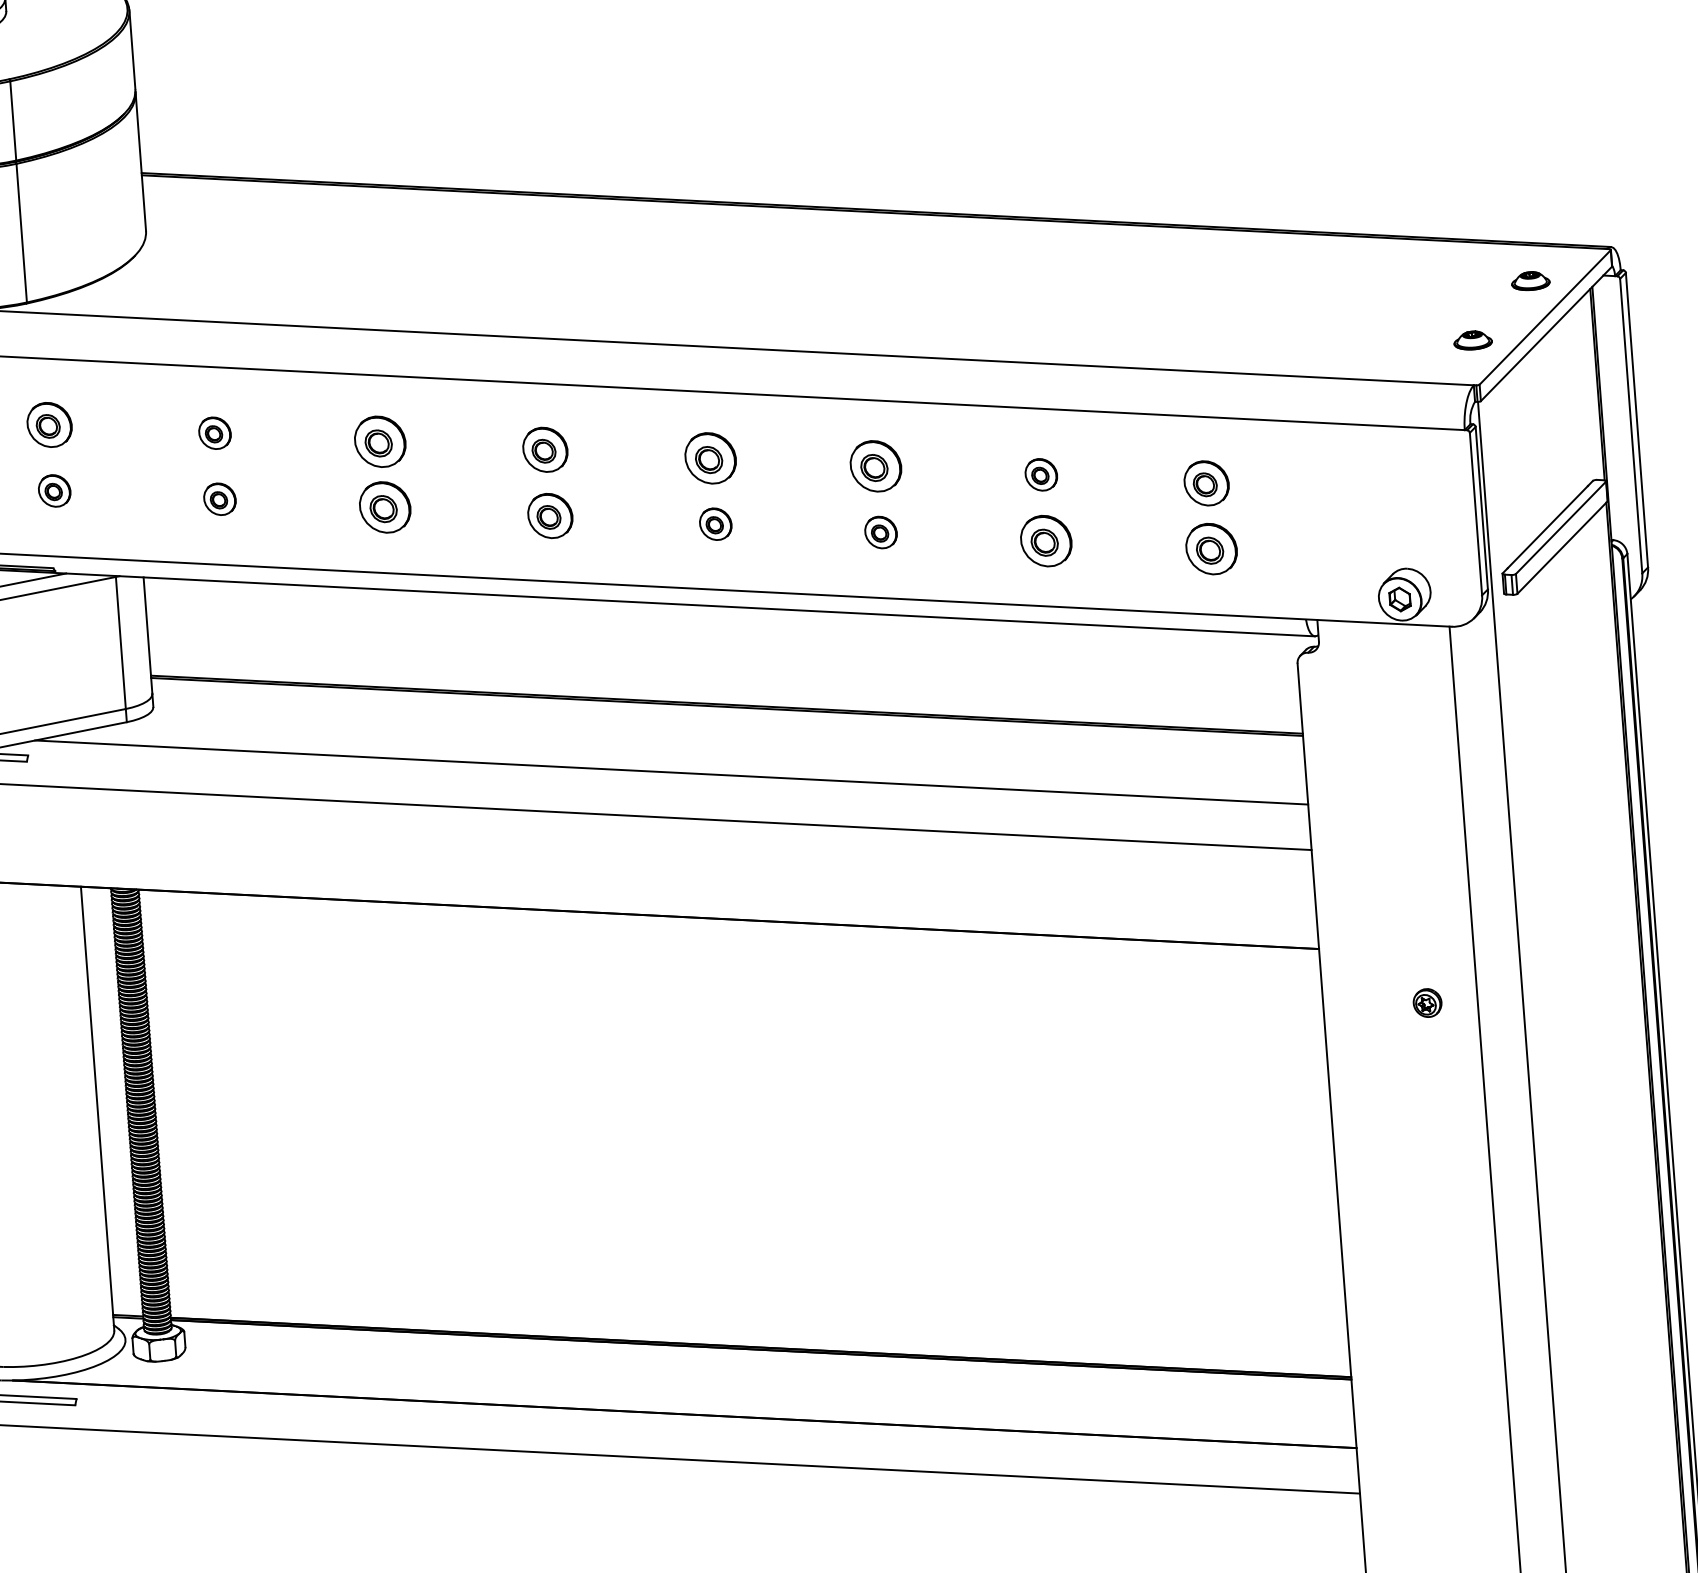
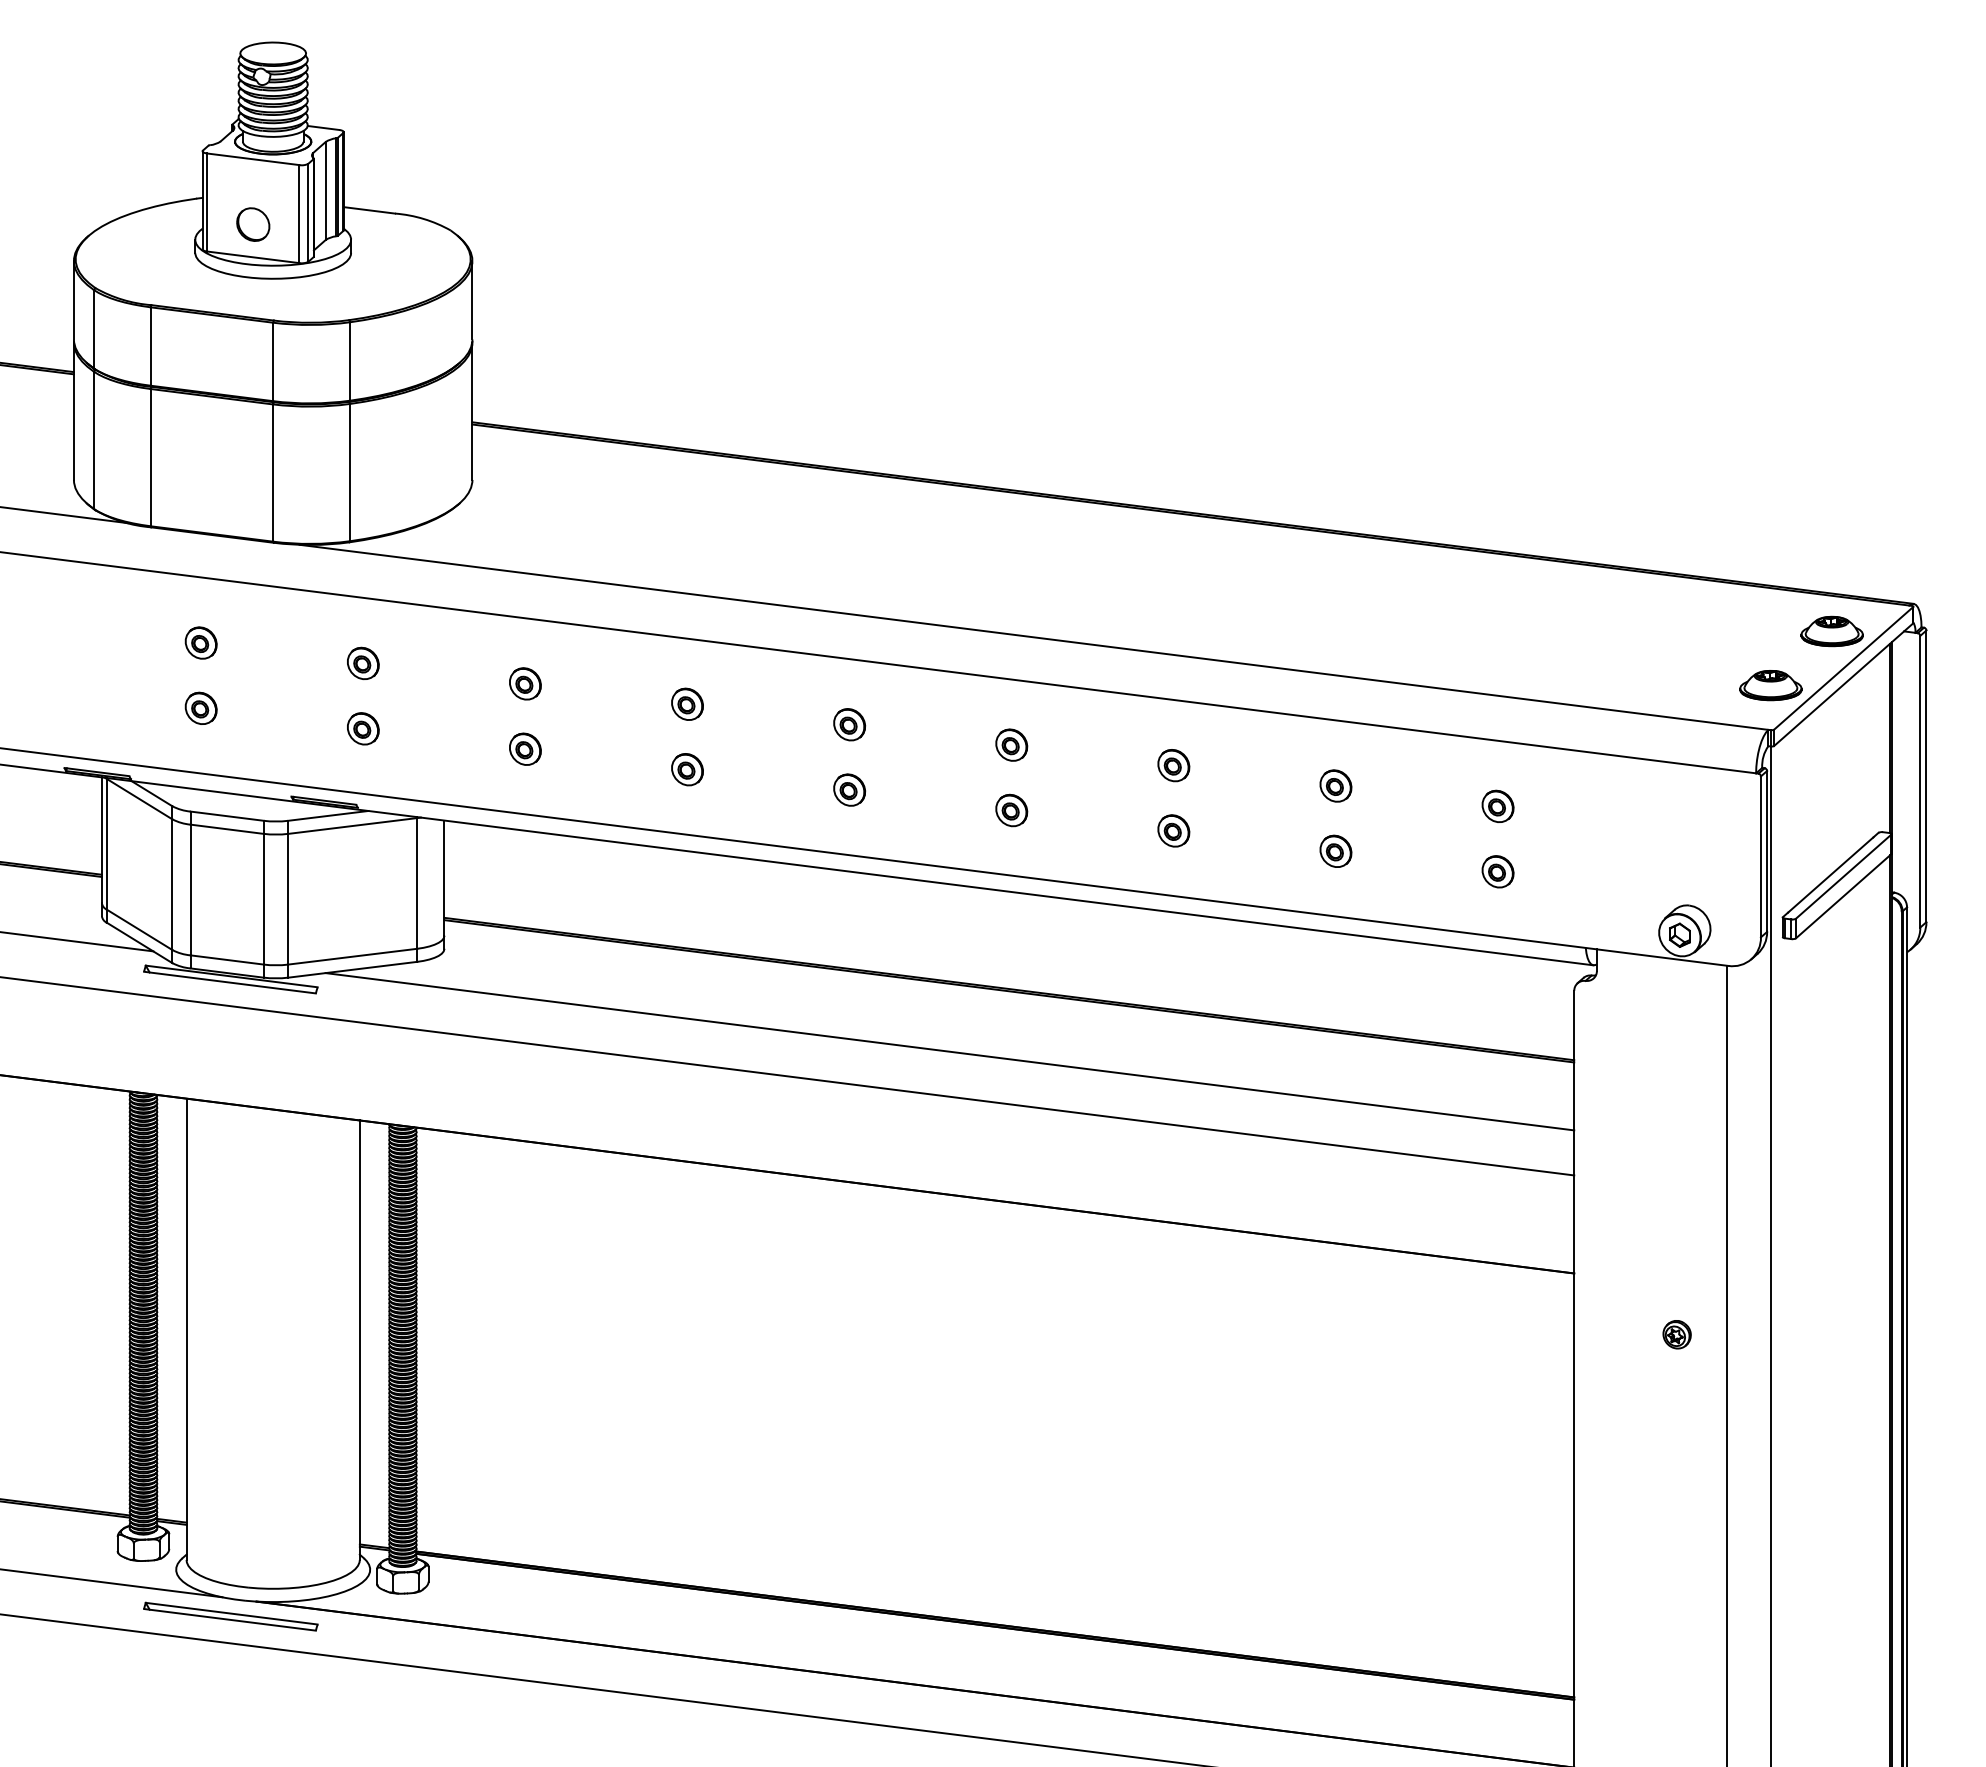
part: (1530, 281) -> (1831, 631), size x1.67
part: (1472, 340) -> (1770, 685), size x1.67
part: (49, 424) -> (363, 663), size x0.71
part: (380, 440) -> (687, 703), size x0.62
part: (545, 449) -> (849, 724), size x0.71
part: (710, 457) -> (1011, 744), size x0.62
part: (875, 466) -> (1173, 765), size x0.62
part: (1205, 482) -> (1497, 805), size x0.71
part: (385, 507) -> (687, 769), size x0.62
part: (550, 515) -> (849, 789), size x0.71
part: (1045, 539) -> (1335, 850), size x0.62
part: (1211, 548) -> (1497, 871), size x0.62

